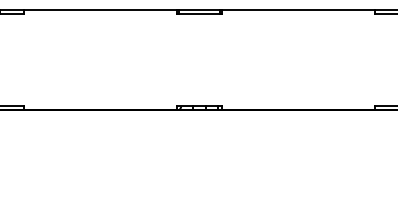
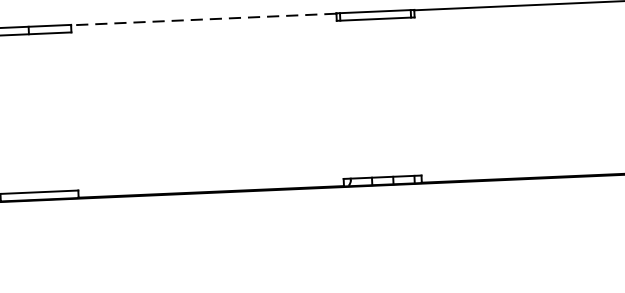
line: (100, 10) -> (203, 19), solid -> dashed

